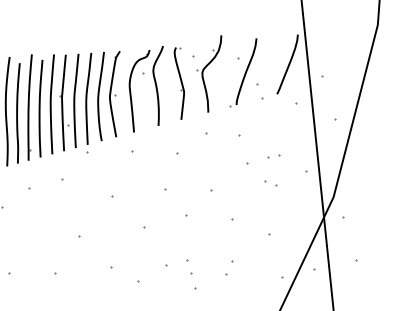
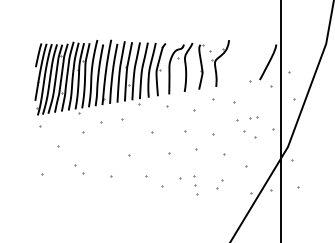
part: (243, 72) -> (240, 64), removed
part: (271, 183) -> (250, 134), size x1.6

